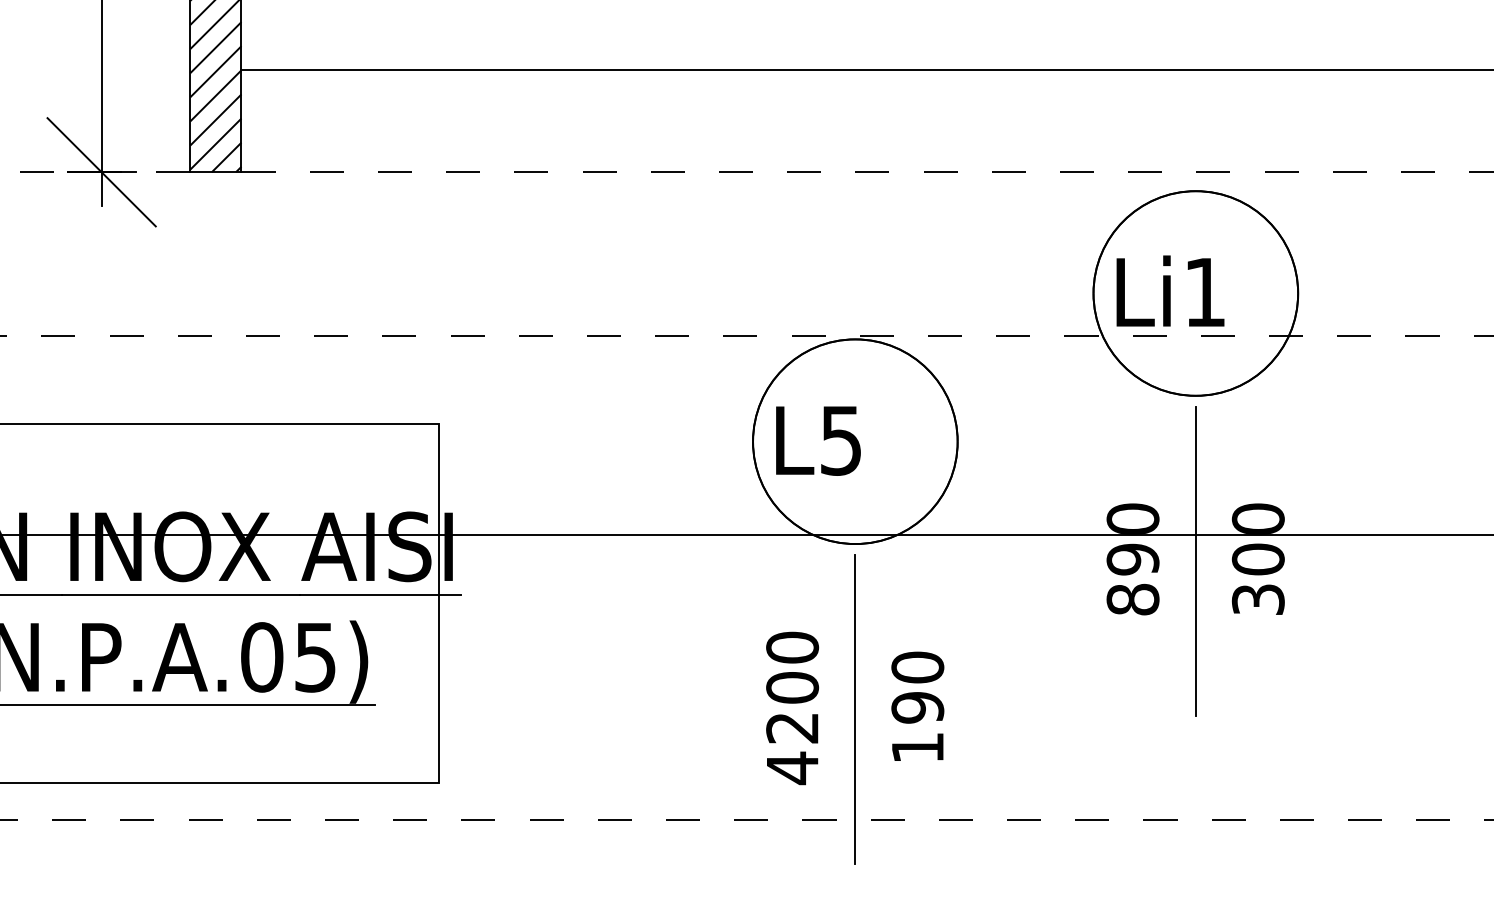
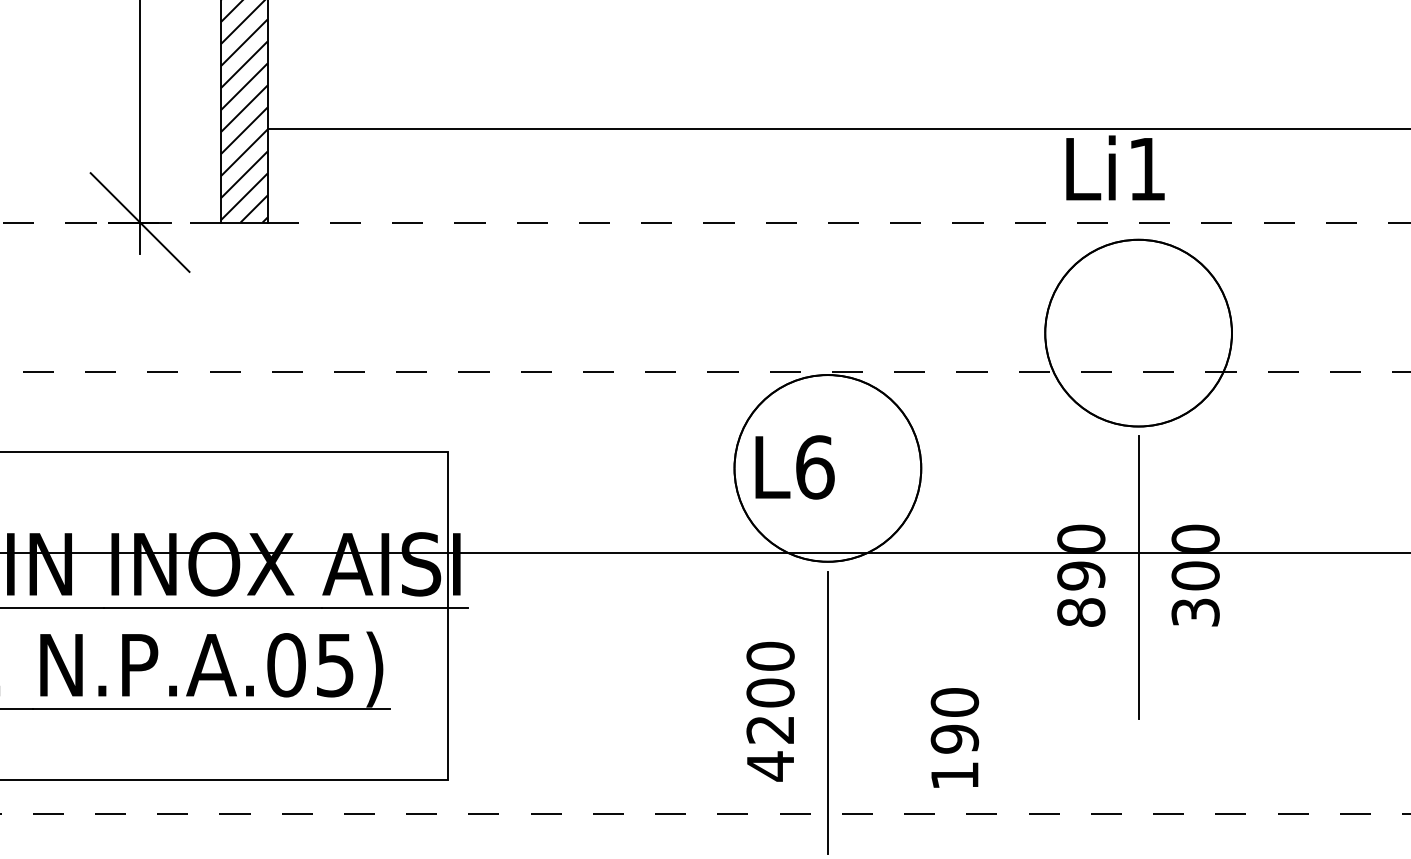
text: (1170, 290) -> (1115, 167), moved
text: (841, 440) -> (815, 467), L5 -> L6
text: (917, 705) -> (954, 737), moved

